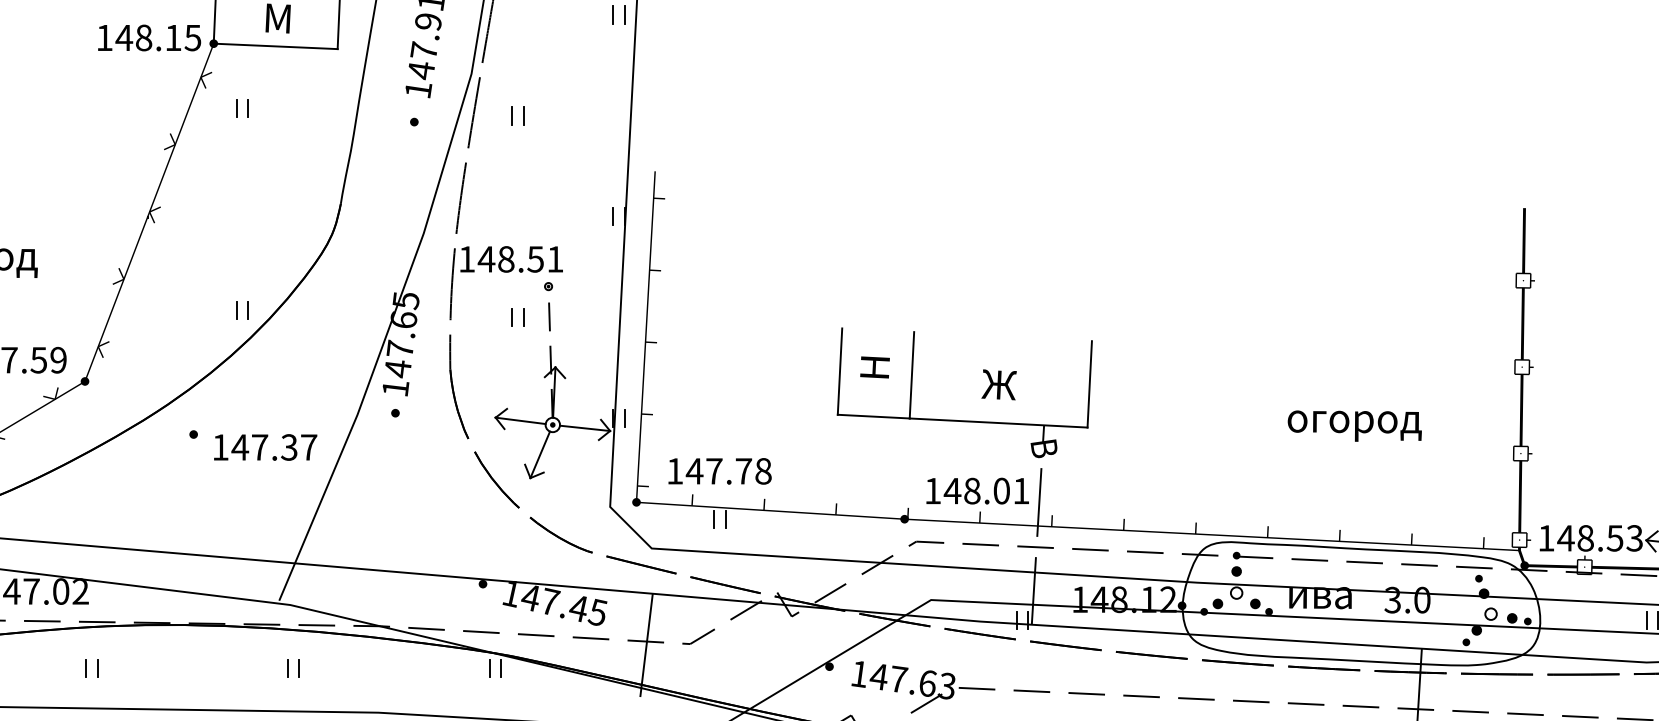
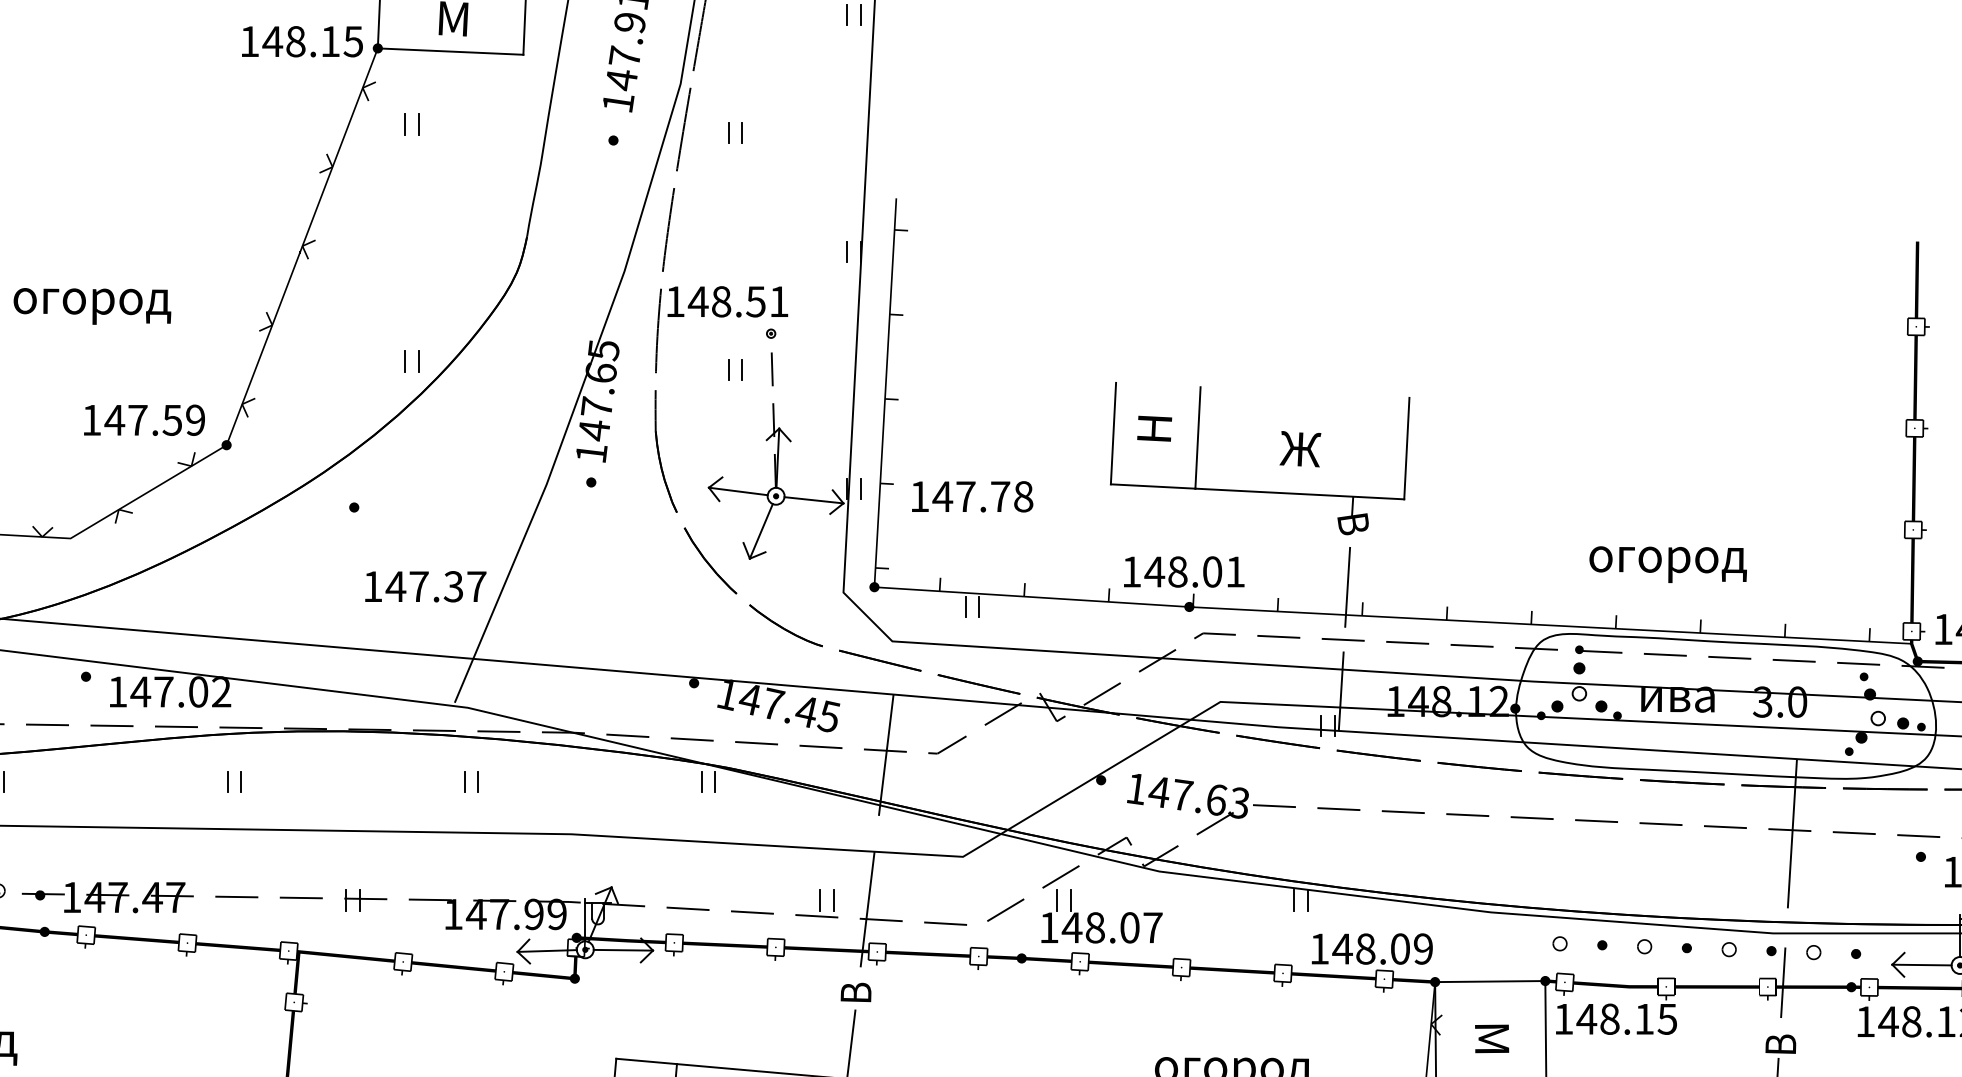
text: (1354, 425) -> (1667, 564), moved
text: (265, 447) -> (425, 586), moved
text: (719, 471) -> (972, 496), moved
text: (977, 490) -> (1184, 571), moved

